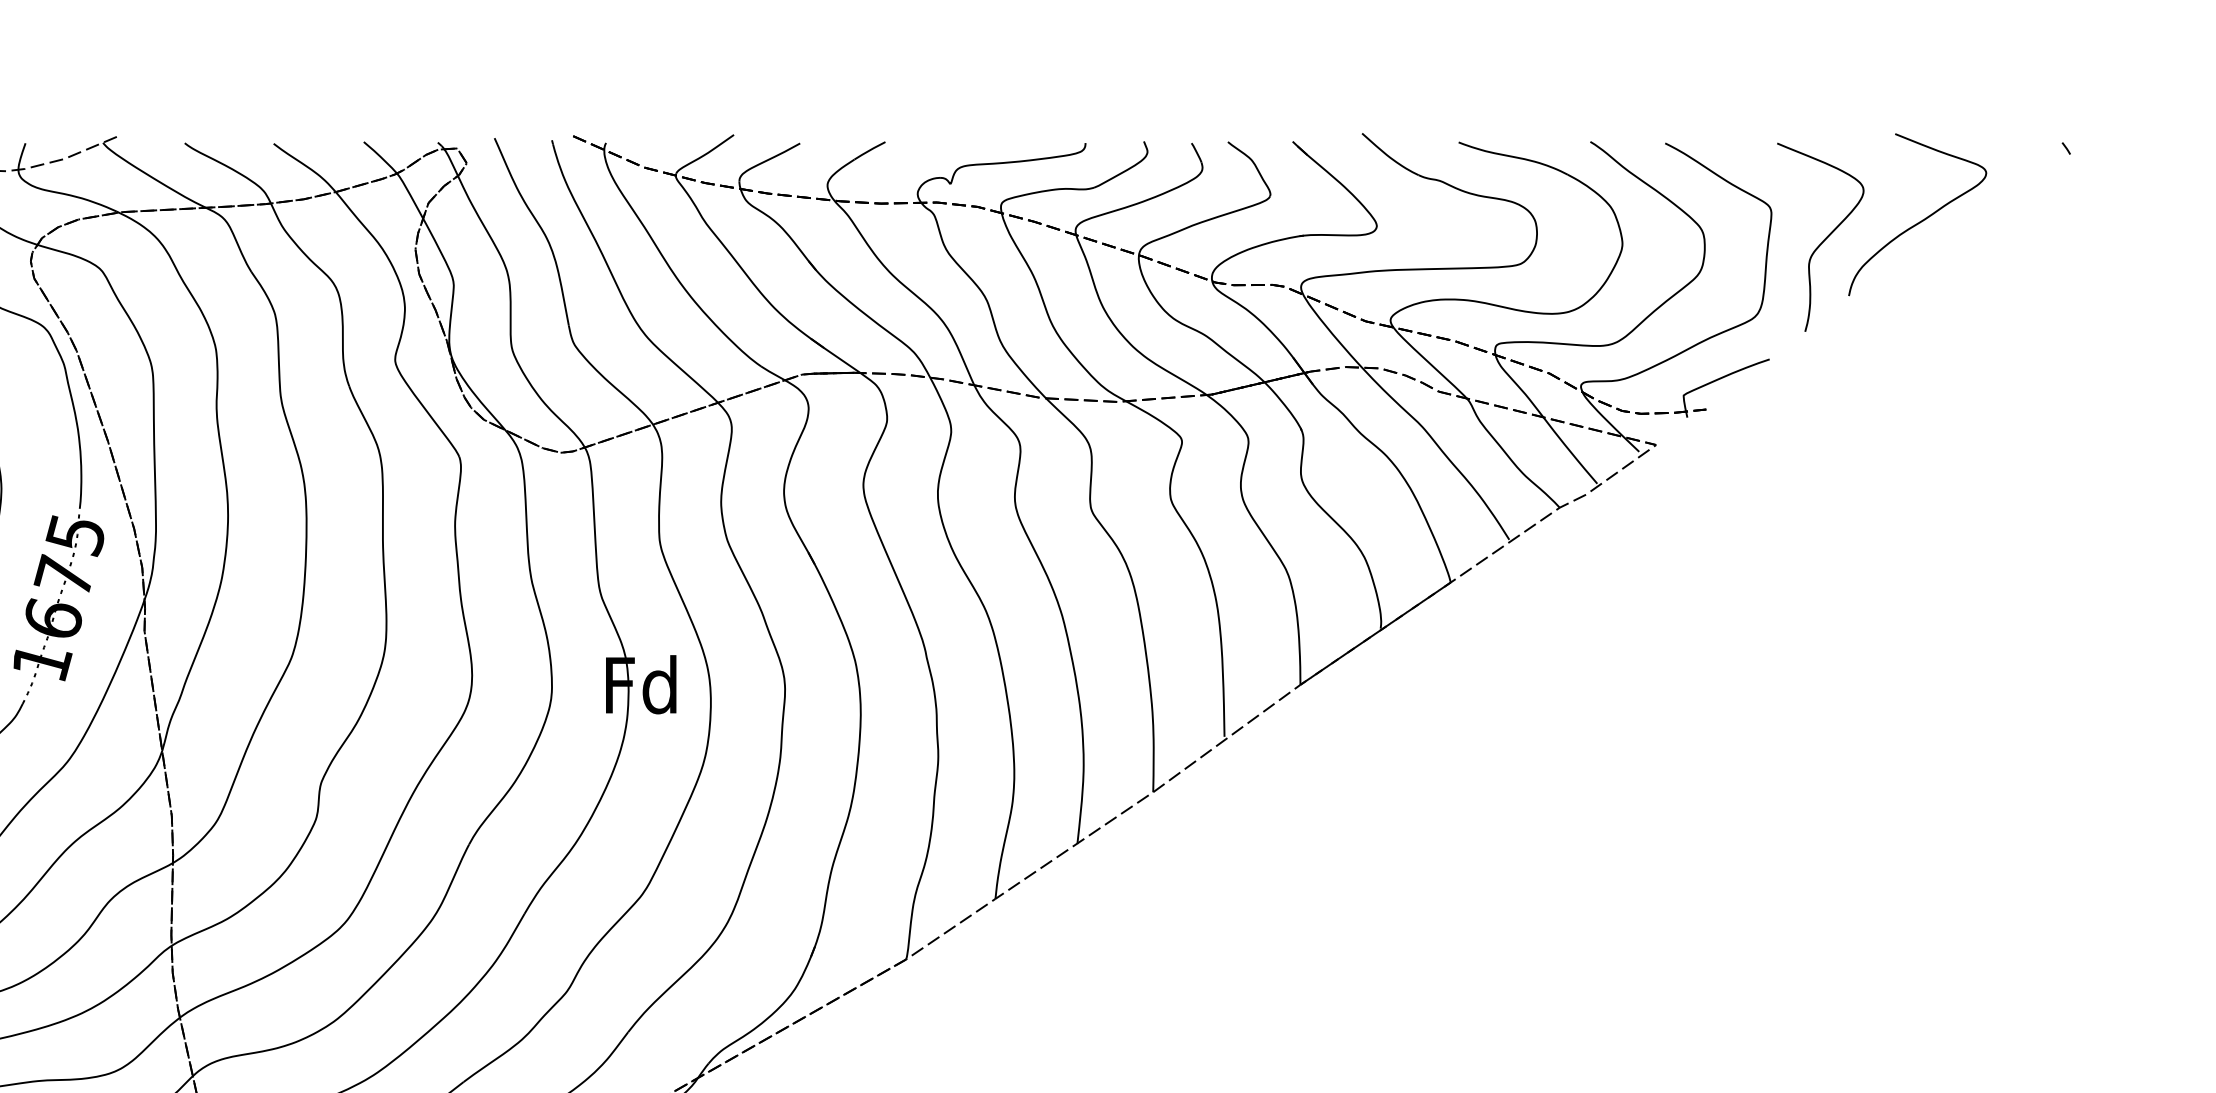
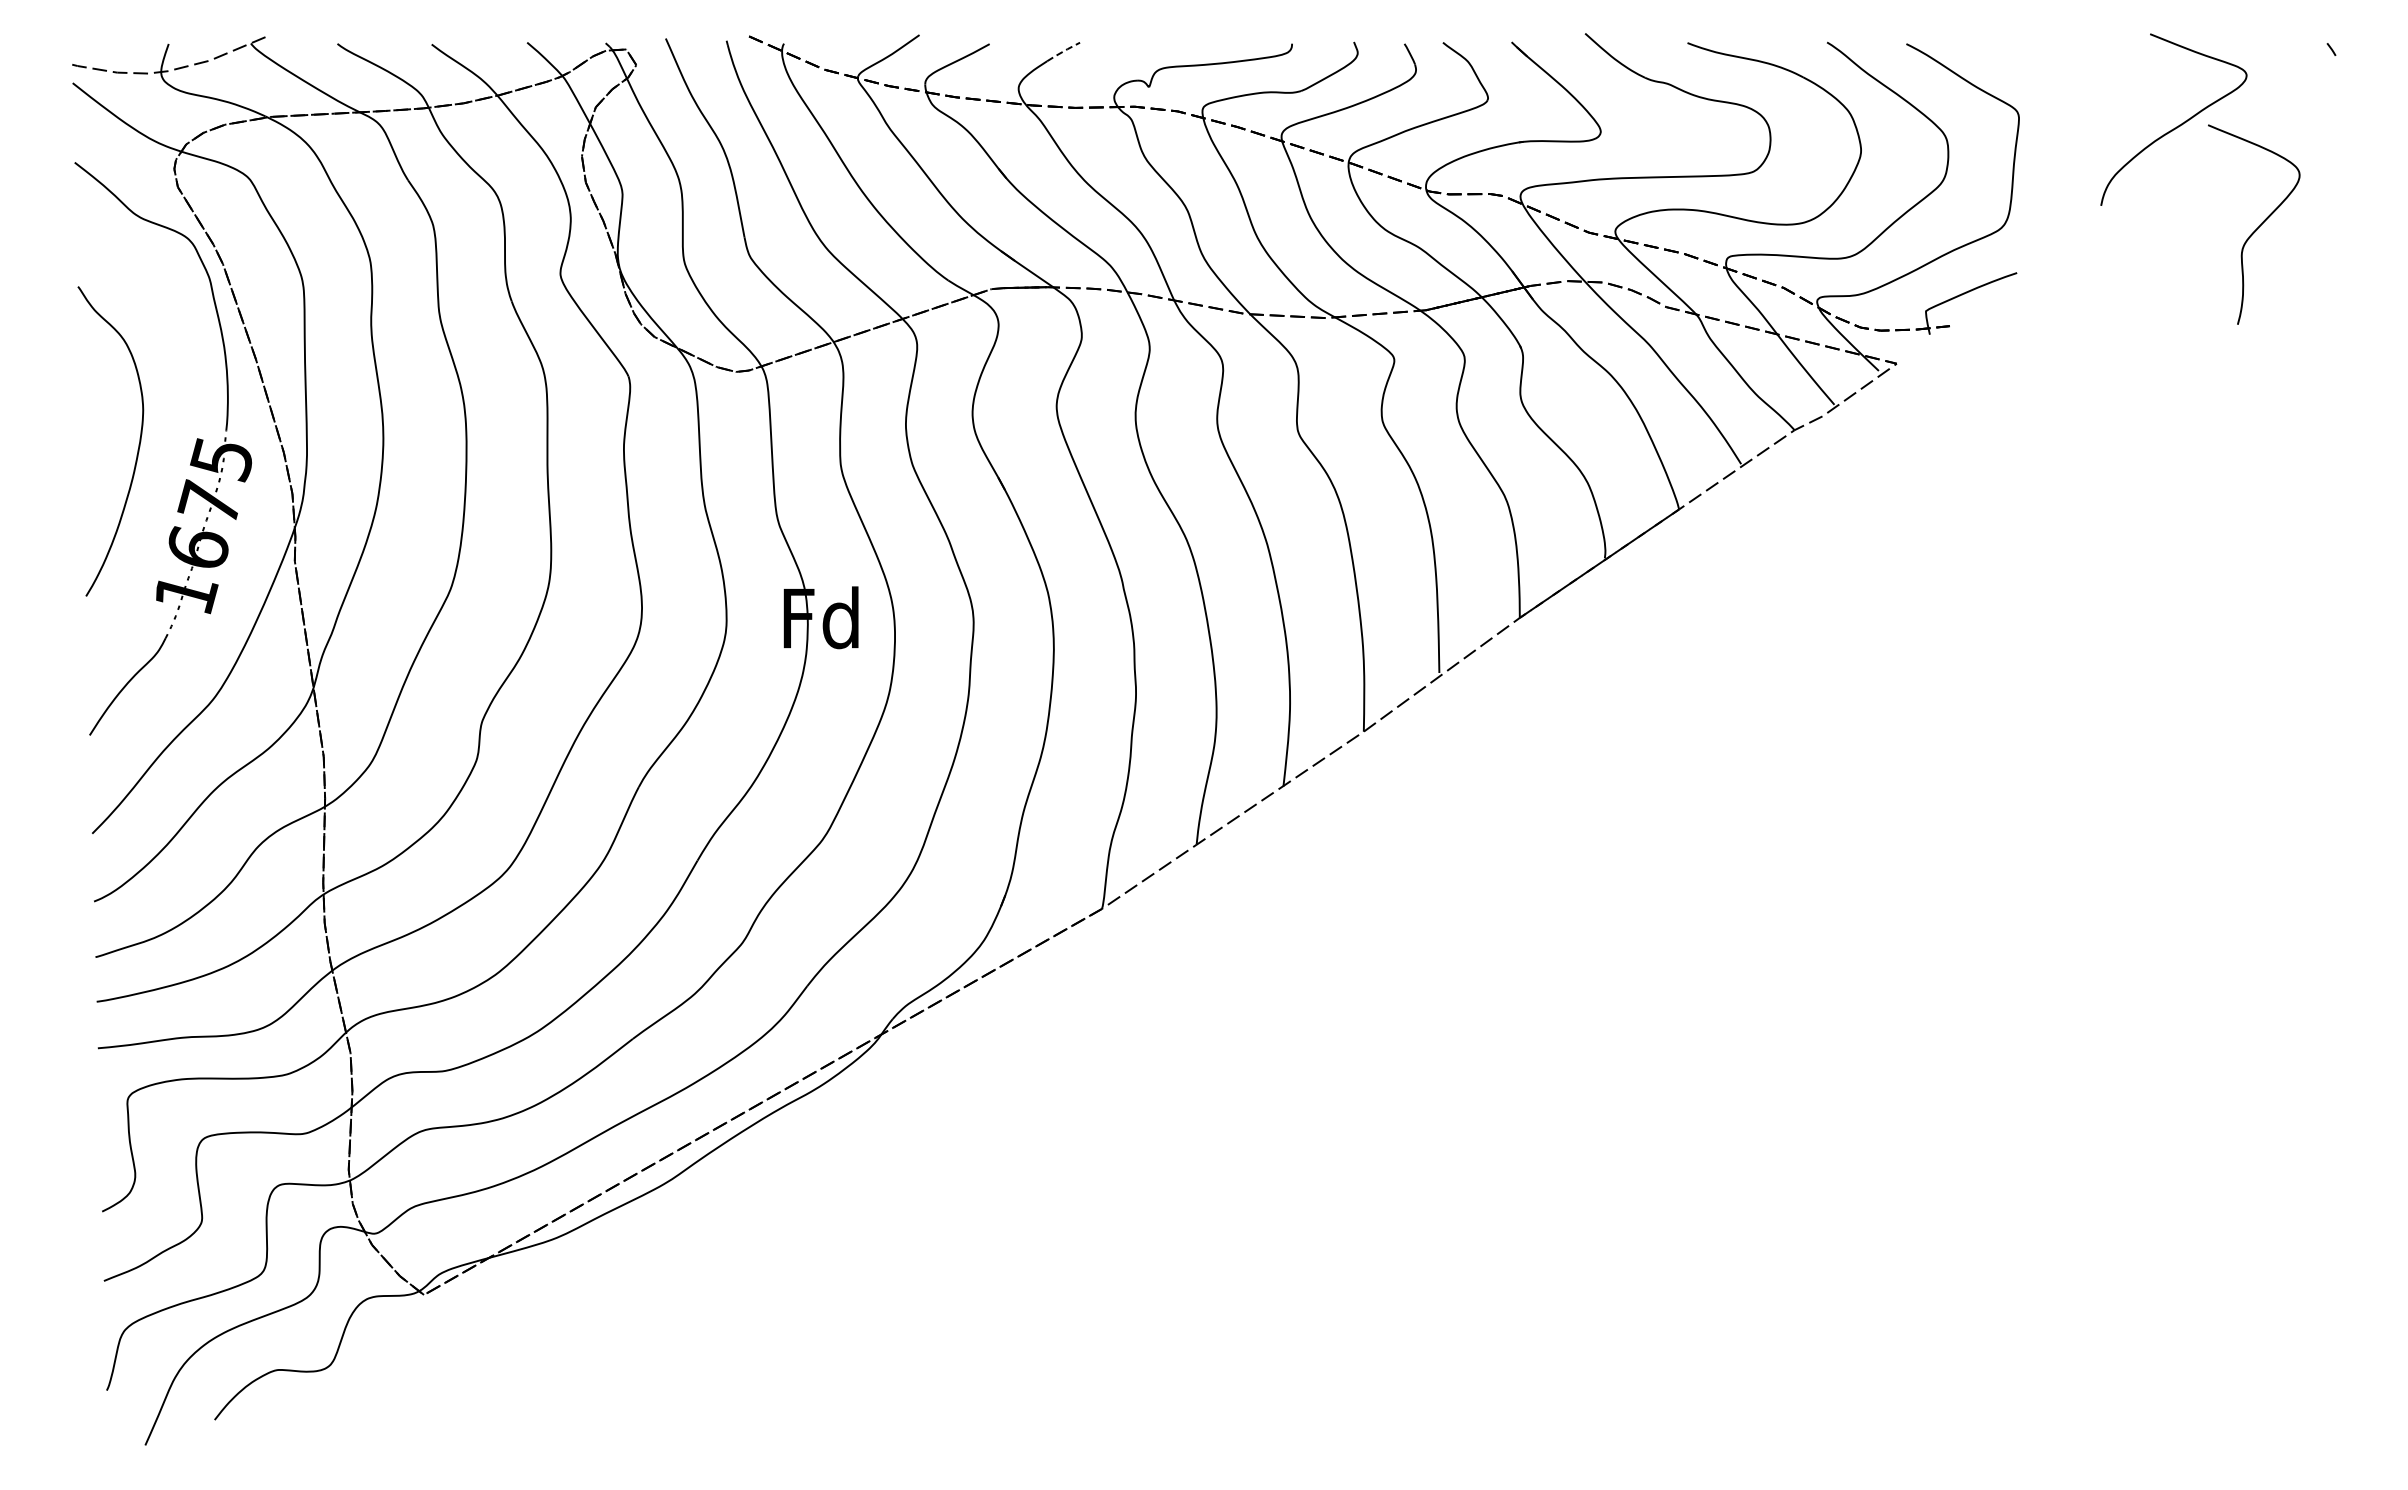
line: (869, 150) -> (1063, 51), solid -> dashed
curve: (1823, 240) -> (2257, 227), moved

